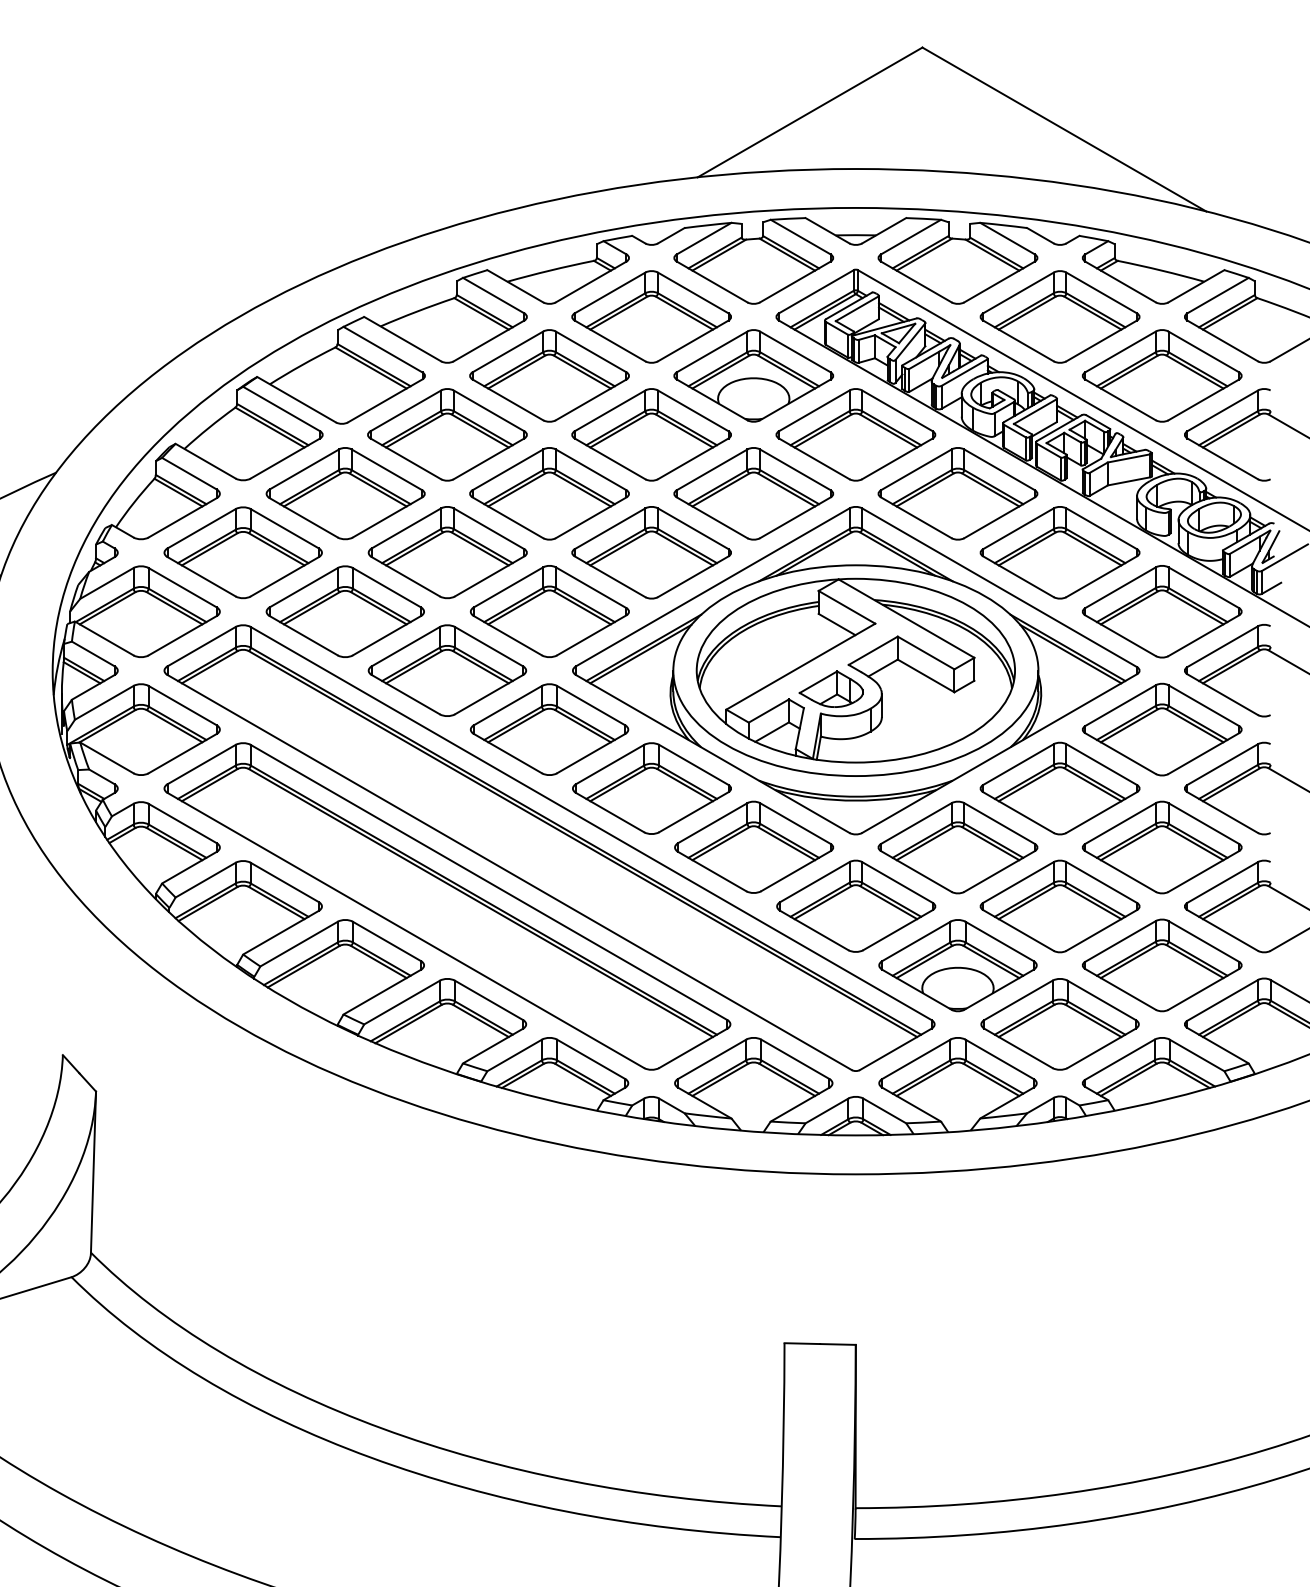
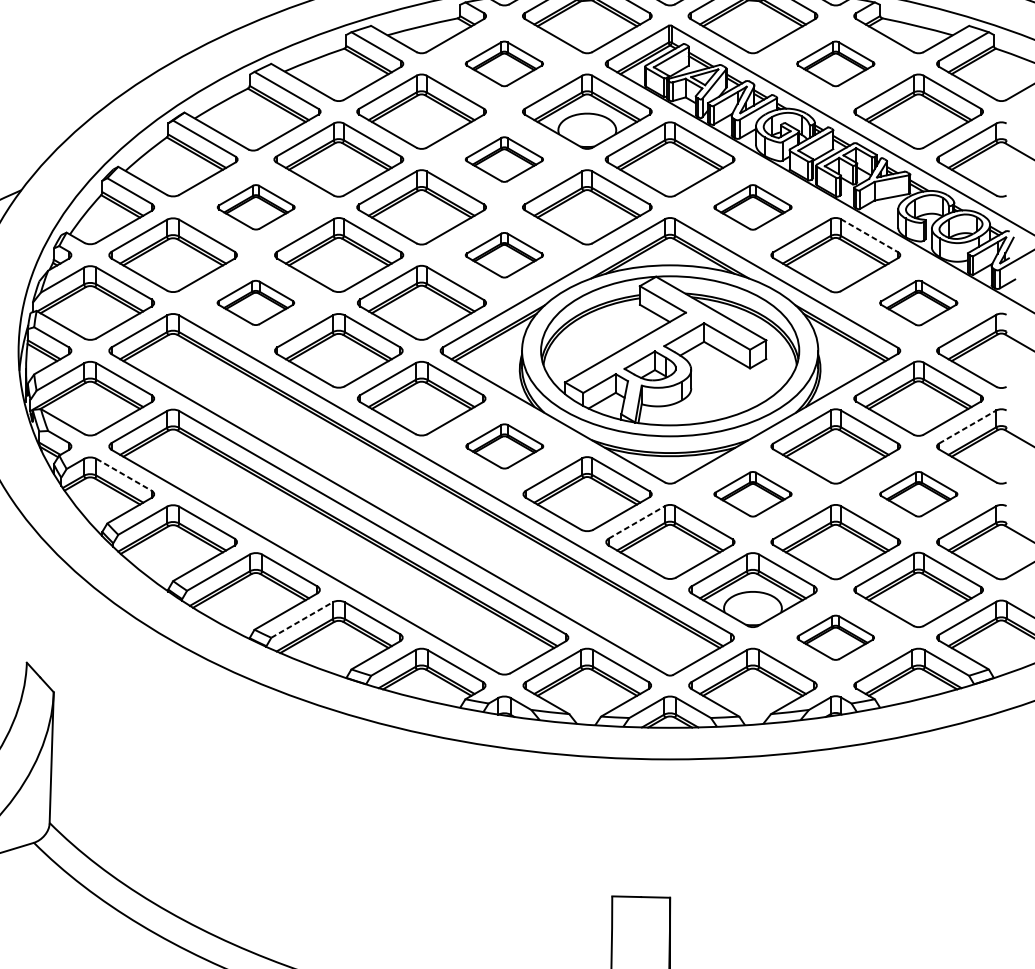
part: (651, 316) -> (504, 63), size x0.6
part: (1059, 316) -> (835, 63), size x0.6
part: (651, 434) -> (504, 159), size x0.6
part: (345, 493) -> (256, 207), size x0.6
part: (957, 493) -> (752, 207), size x0.6
line: (1101, 528) -> (869, 235), solid -> dashed
part: (651, 552) -> (504, 254), size x0.6
part: (344, 611) -> (255, 302), size x0.6
part: (1162, 611) -> (918, 302), size x0.6
line: (1222, 764) -> (967, 426), solid -> dashed
part: (651, 788) -> (504, 446), size x0.6
line: (183, 823) -> (124, 474), solid -> dashed
part: (957, 847) -> (752, 494), size x0.6
part: (1162, 847) -> (918, 494), size x0.6
line: (815, 881) -> (637, 521), solid -> dashed
line: (402, 1002) -> (302, 620), solid -> dashed
part: (1059, 1024) -> (835, 637), size x0.6

